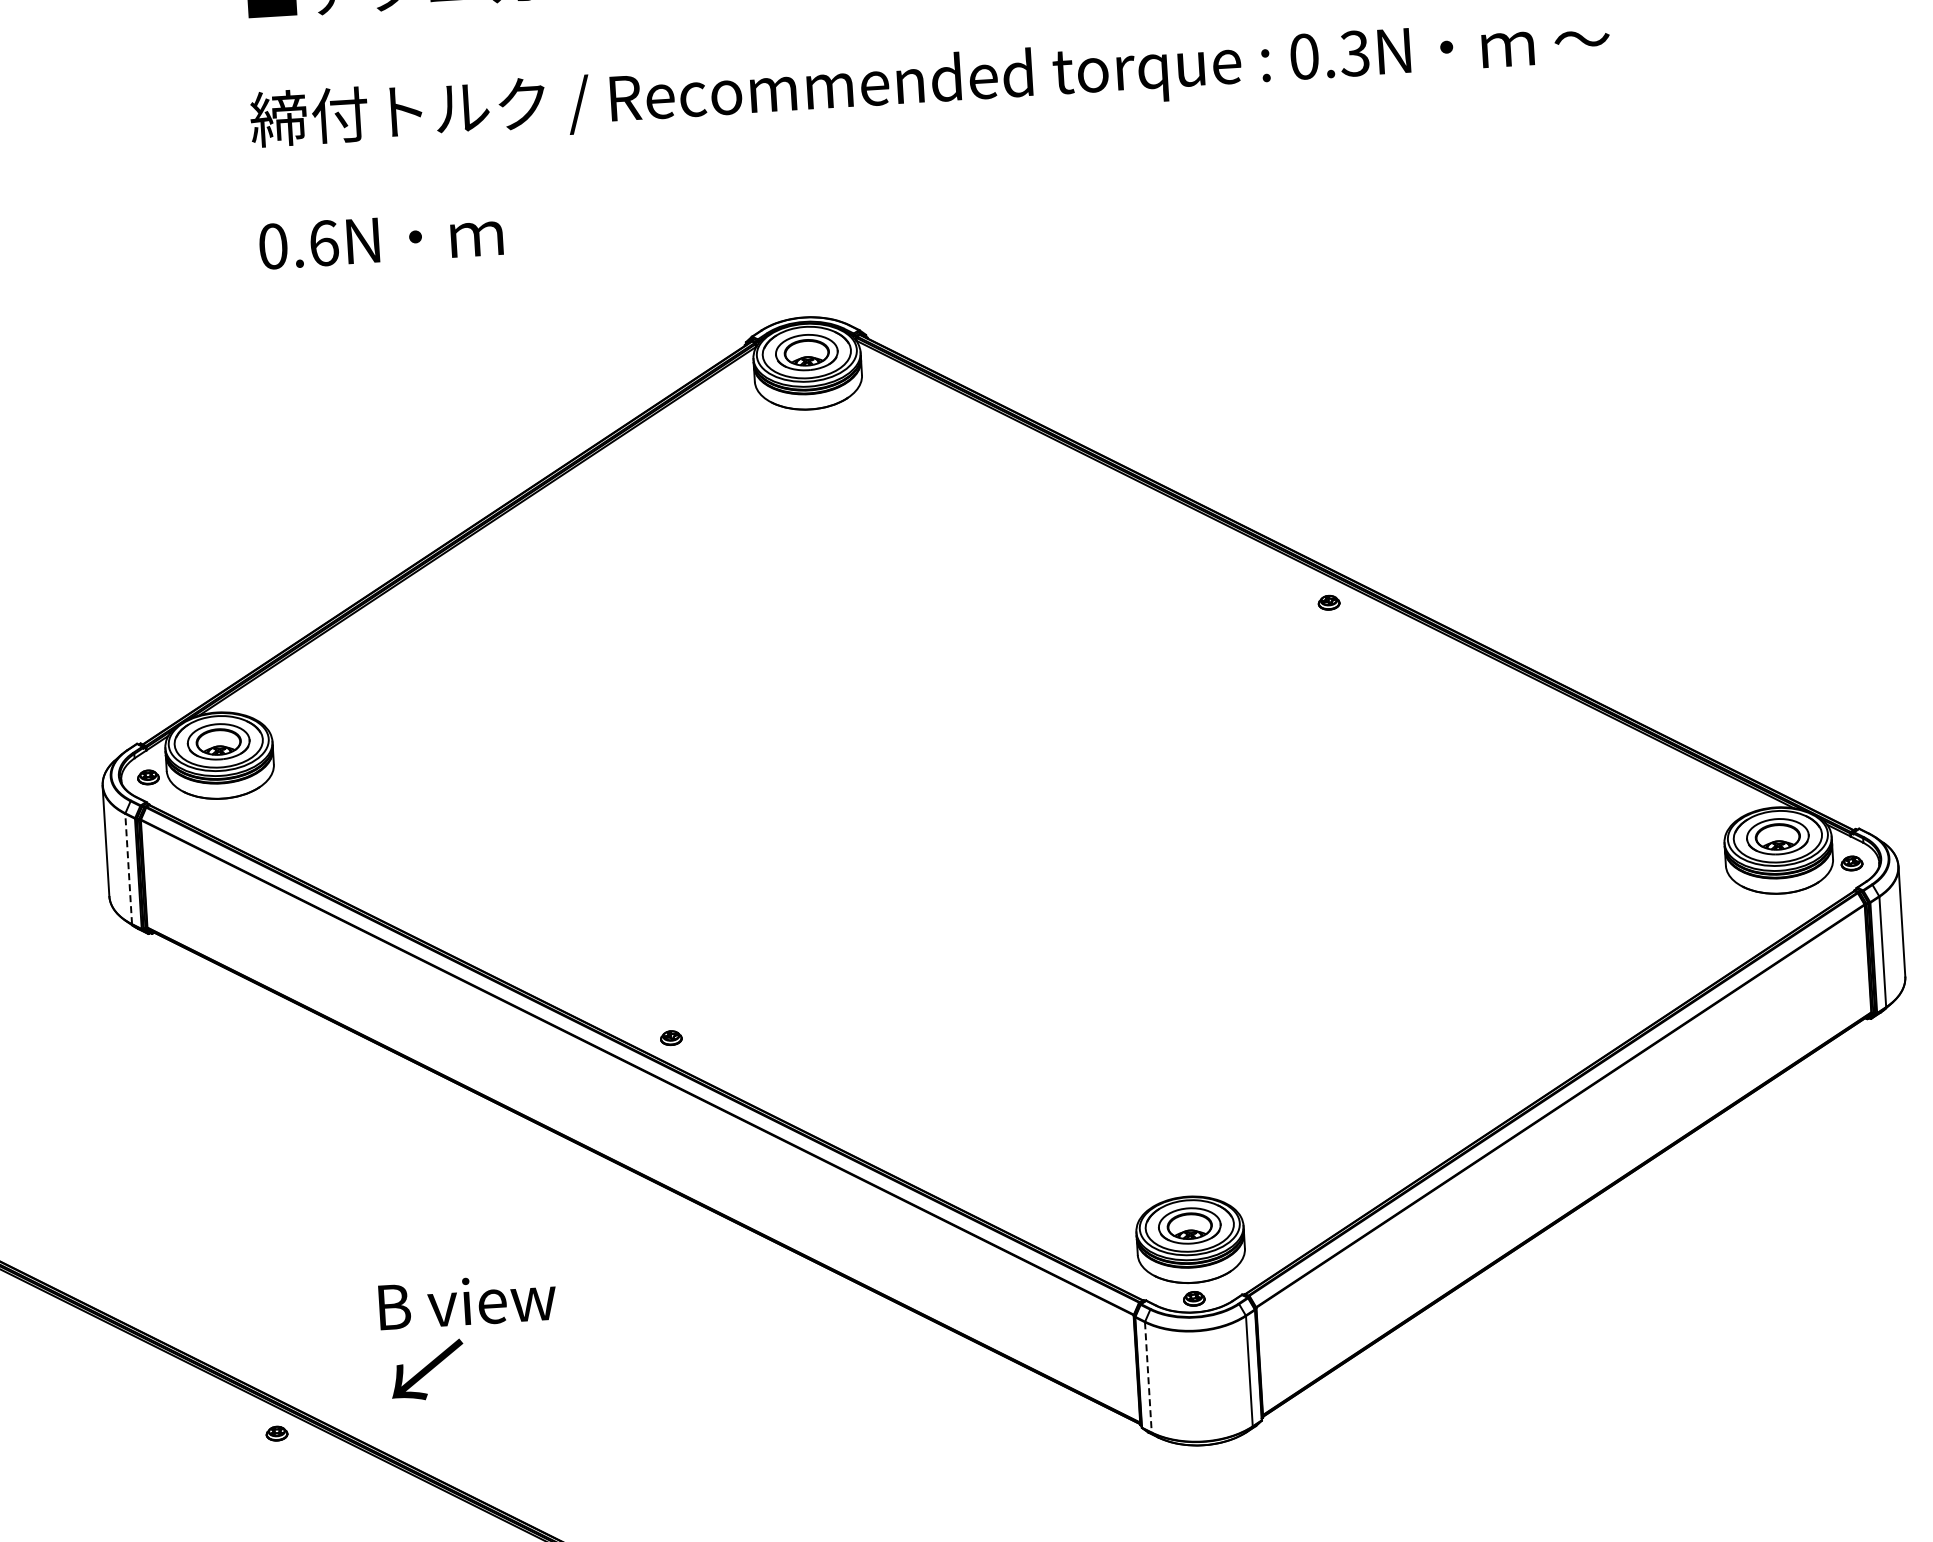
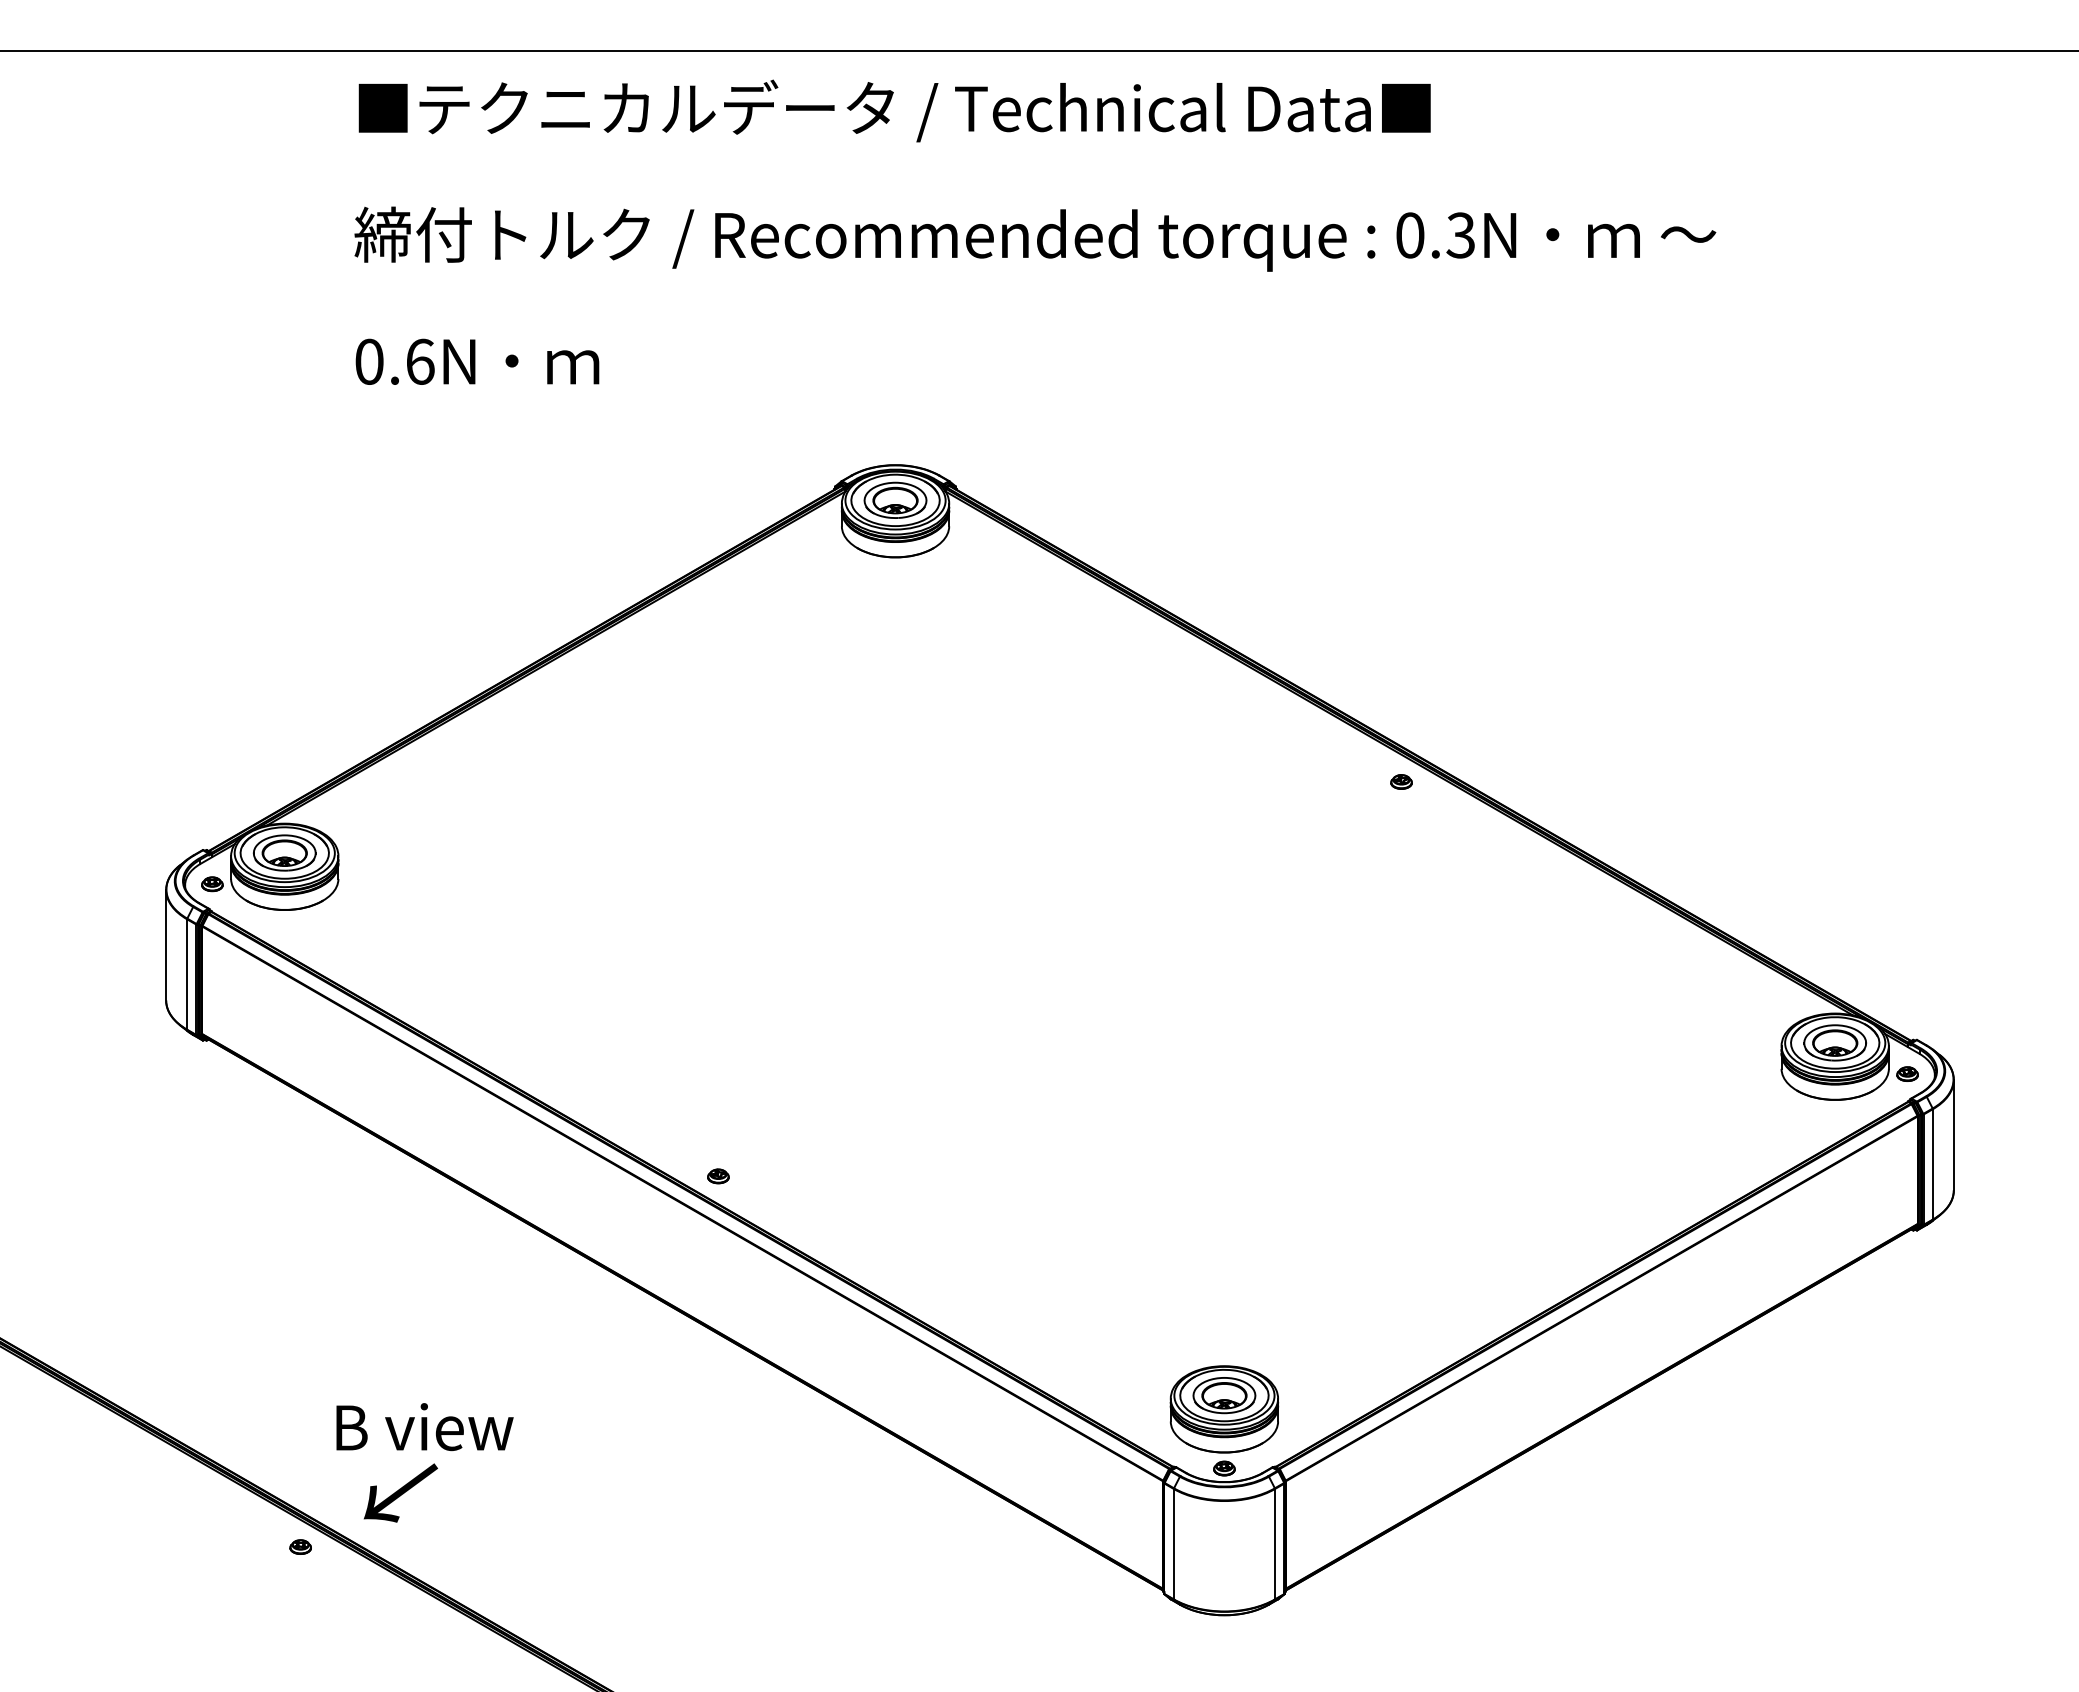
line: (129, 868) -> (187, 973), dashed -> solid
text: (467, 1302) -> (424, 1427), moved
text: (427, 1369) -> (400, 1492), moved
line: (1148, 1377) -> (1173, 1544), dashed -> solid

